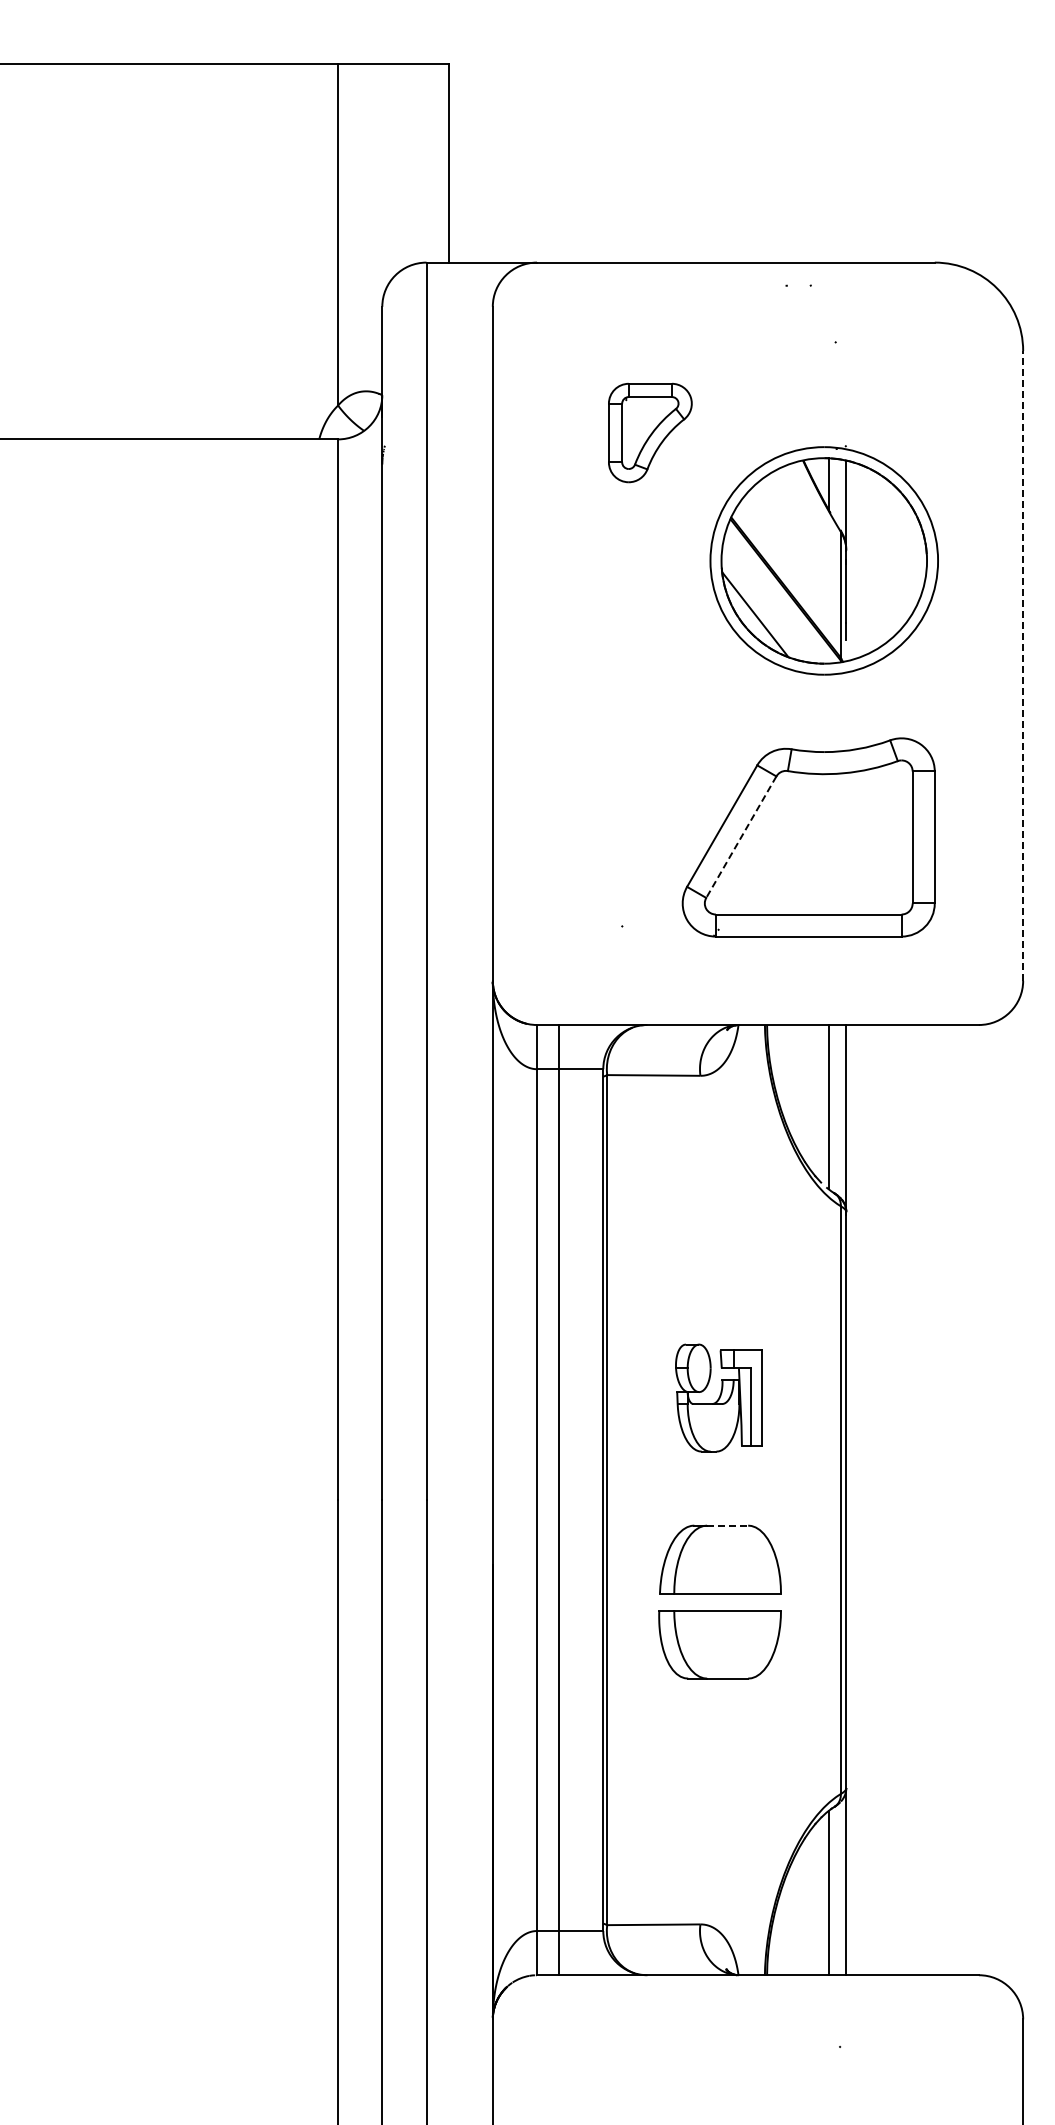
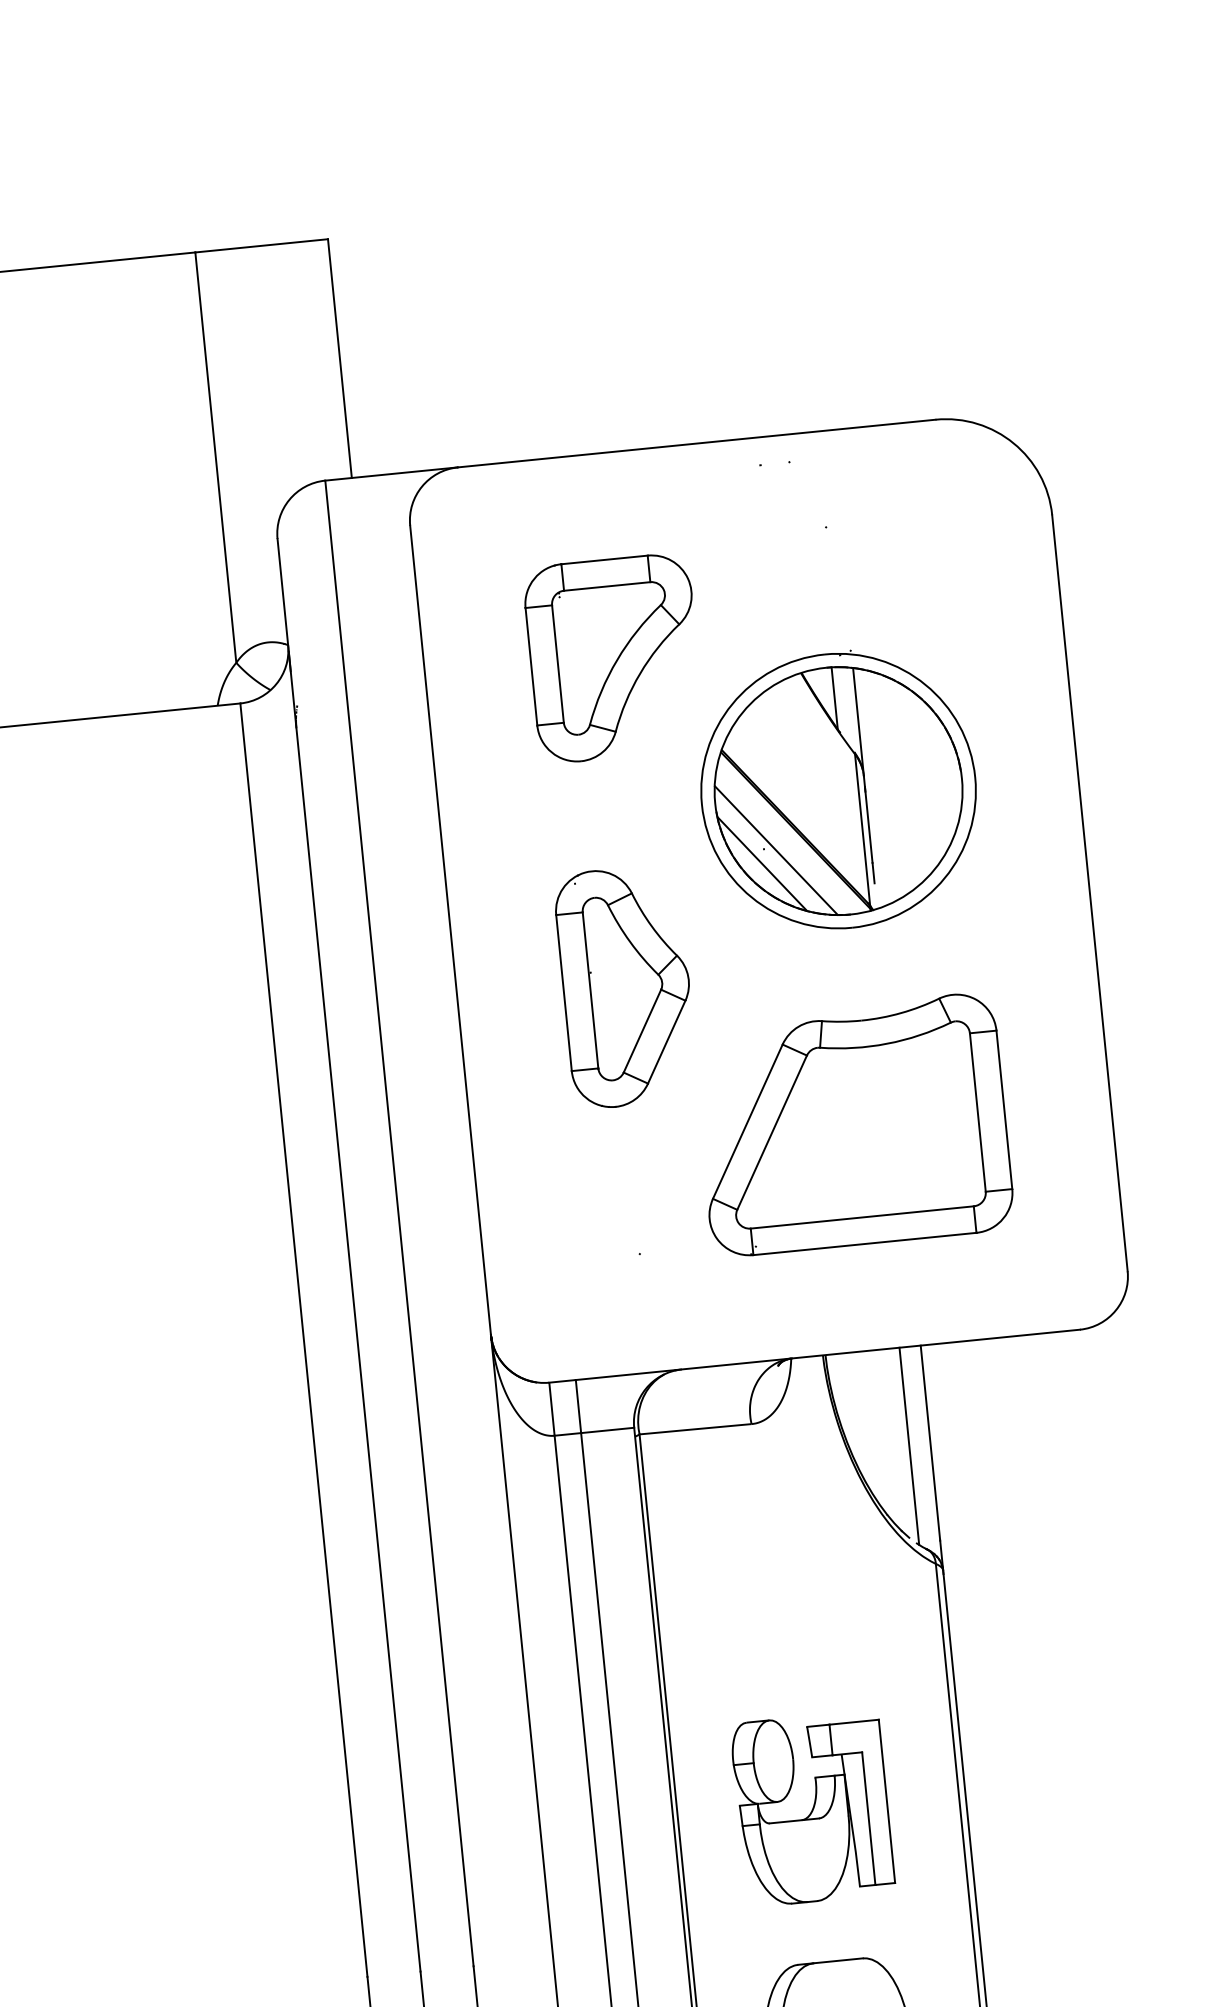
part: (650, 432) -> (614, 657), size x1.67
line: (767, 604) -> (775, 850), added
line: (1023, 665) -> (1090, 892), dashed -> solid
part: (633, 704) -> (626, 986), added
line: (741, 837) -> (772, 1133), dashed -> solid
part: (718, 1397) -> (811, 1808), size x1.43
line: (727, 1525) -> (837, 1960), dashed -> solid

